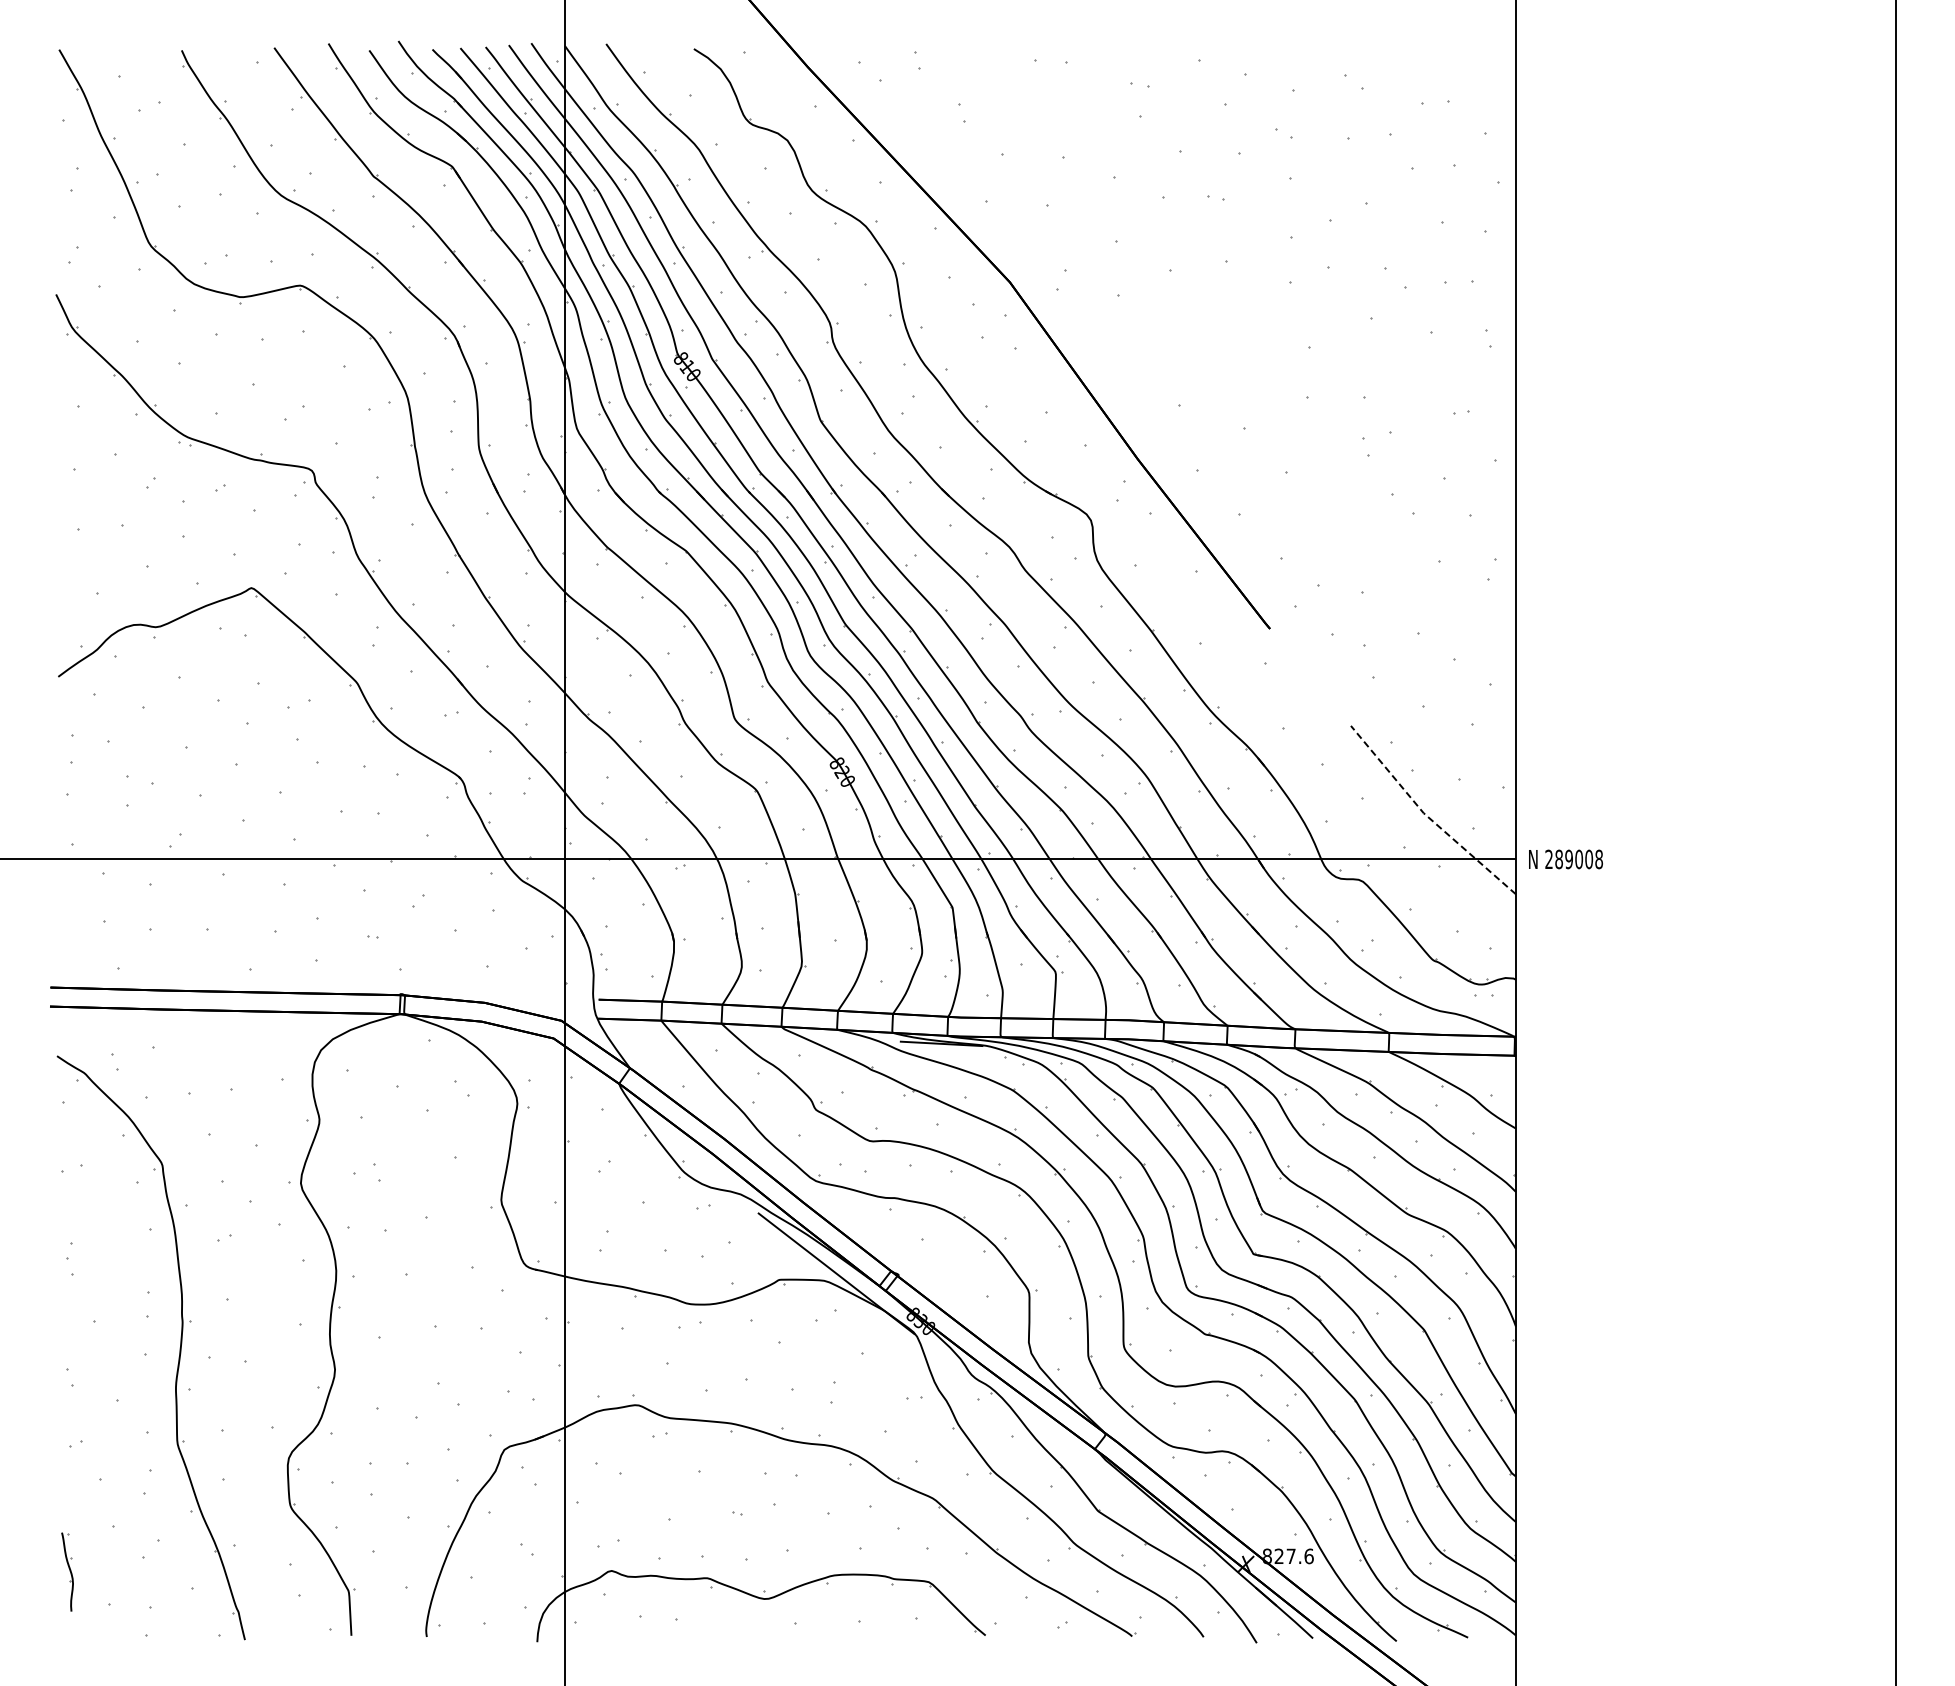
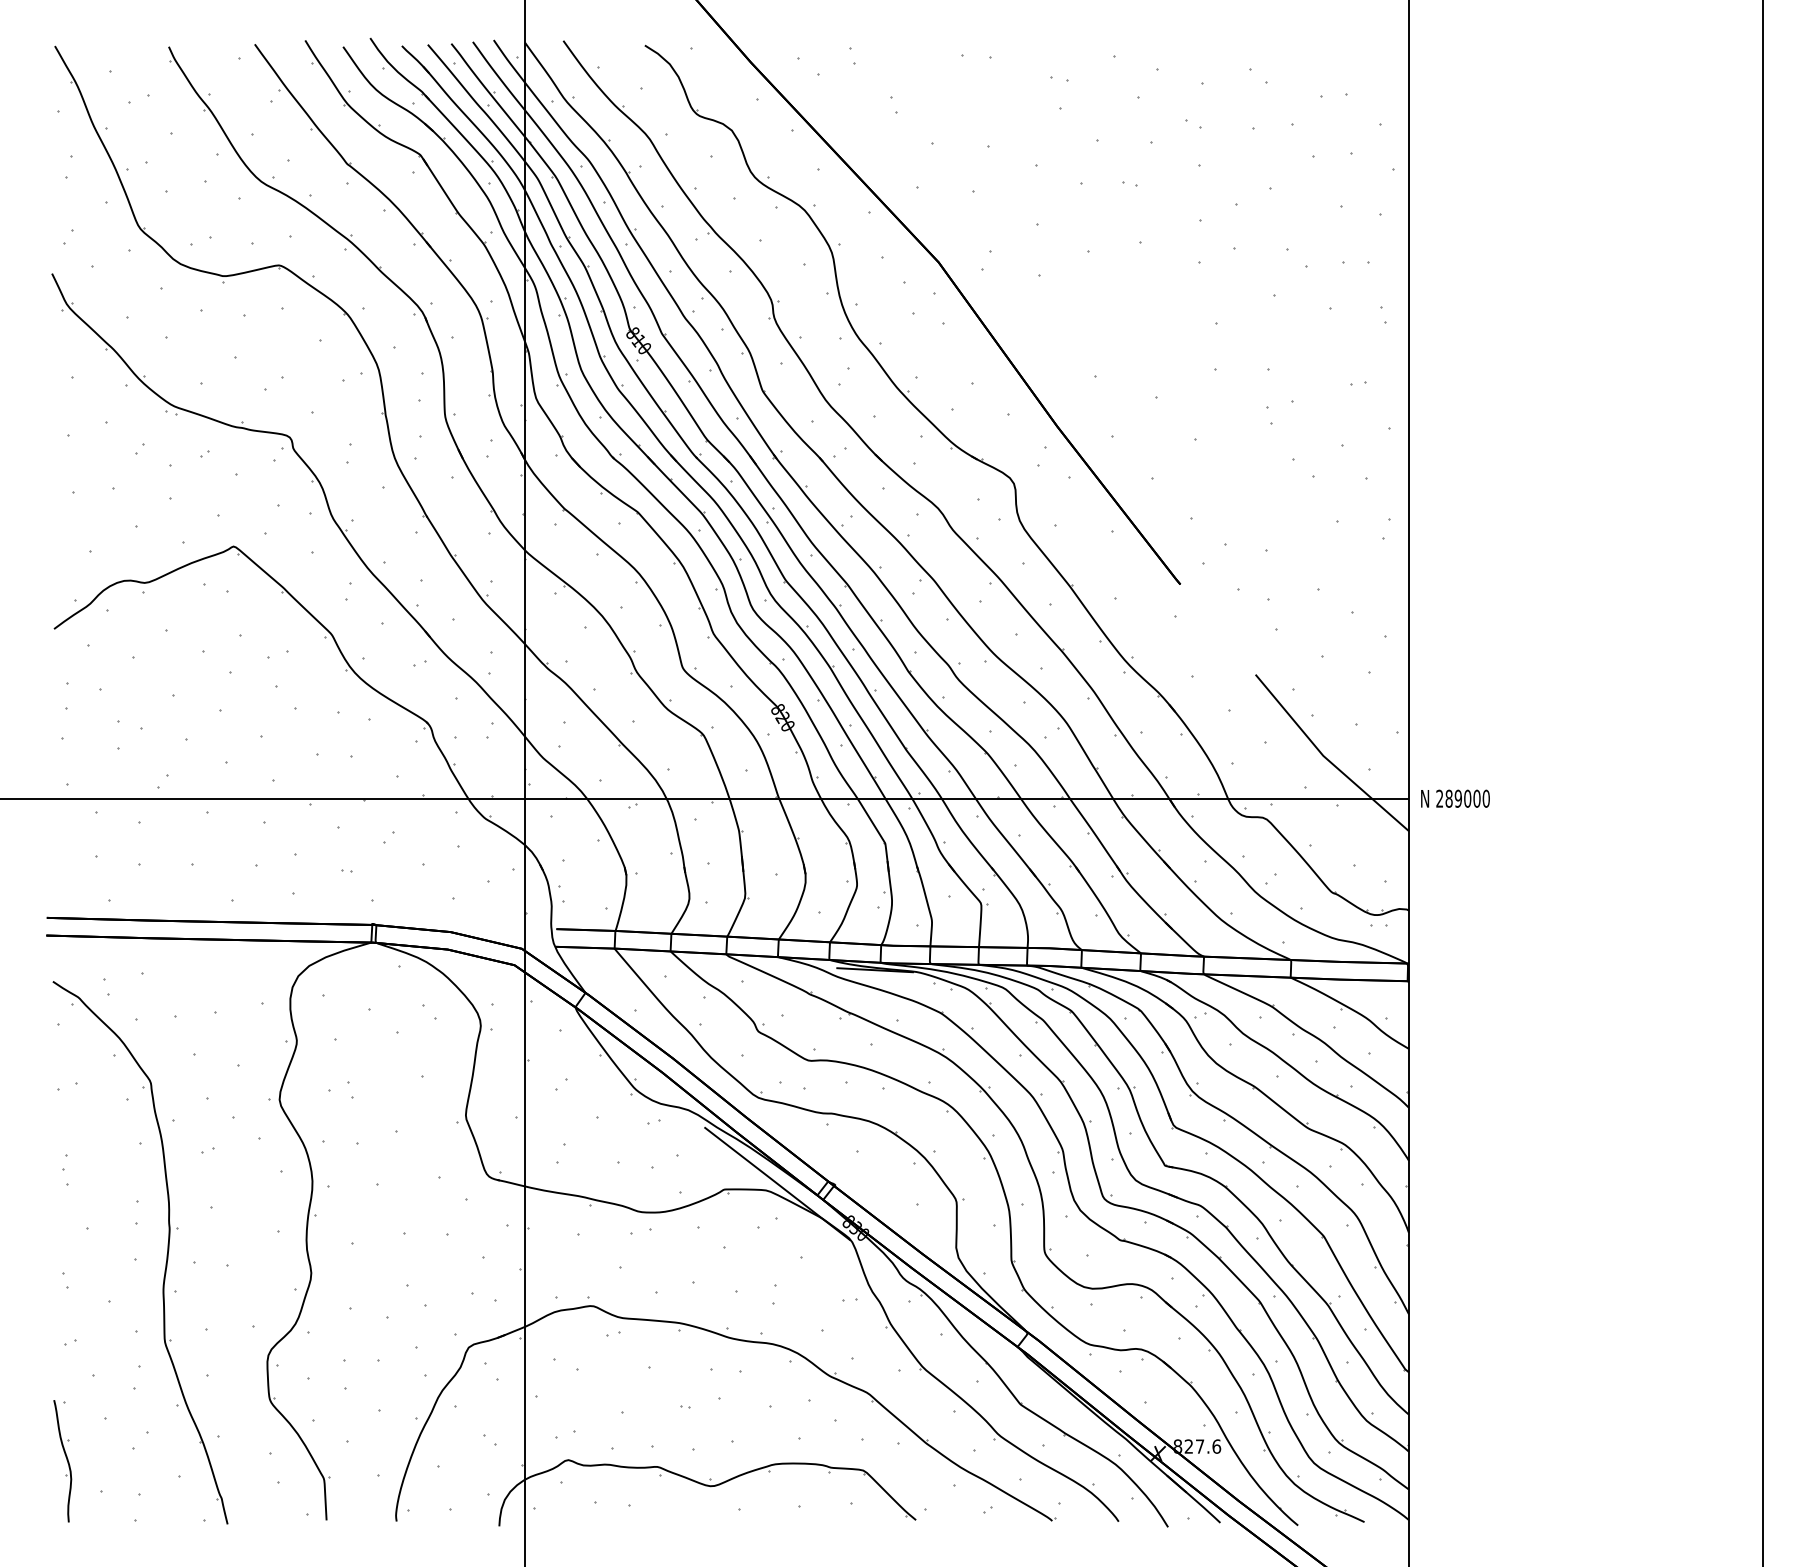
line: (1426, 815) -> (1325, 757), dashed -> solid
text: (1599, 859) -> (1486, 798), 289008 -> 289000
part: (67, 1571) -> (62, 1460), size x1.67

